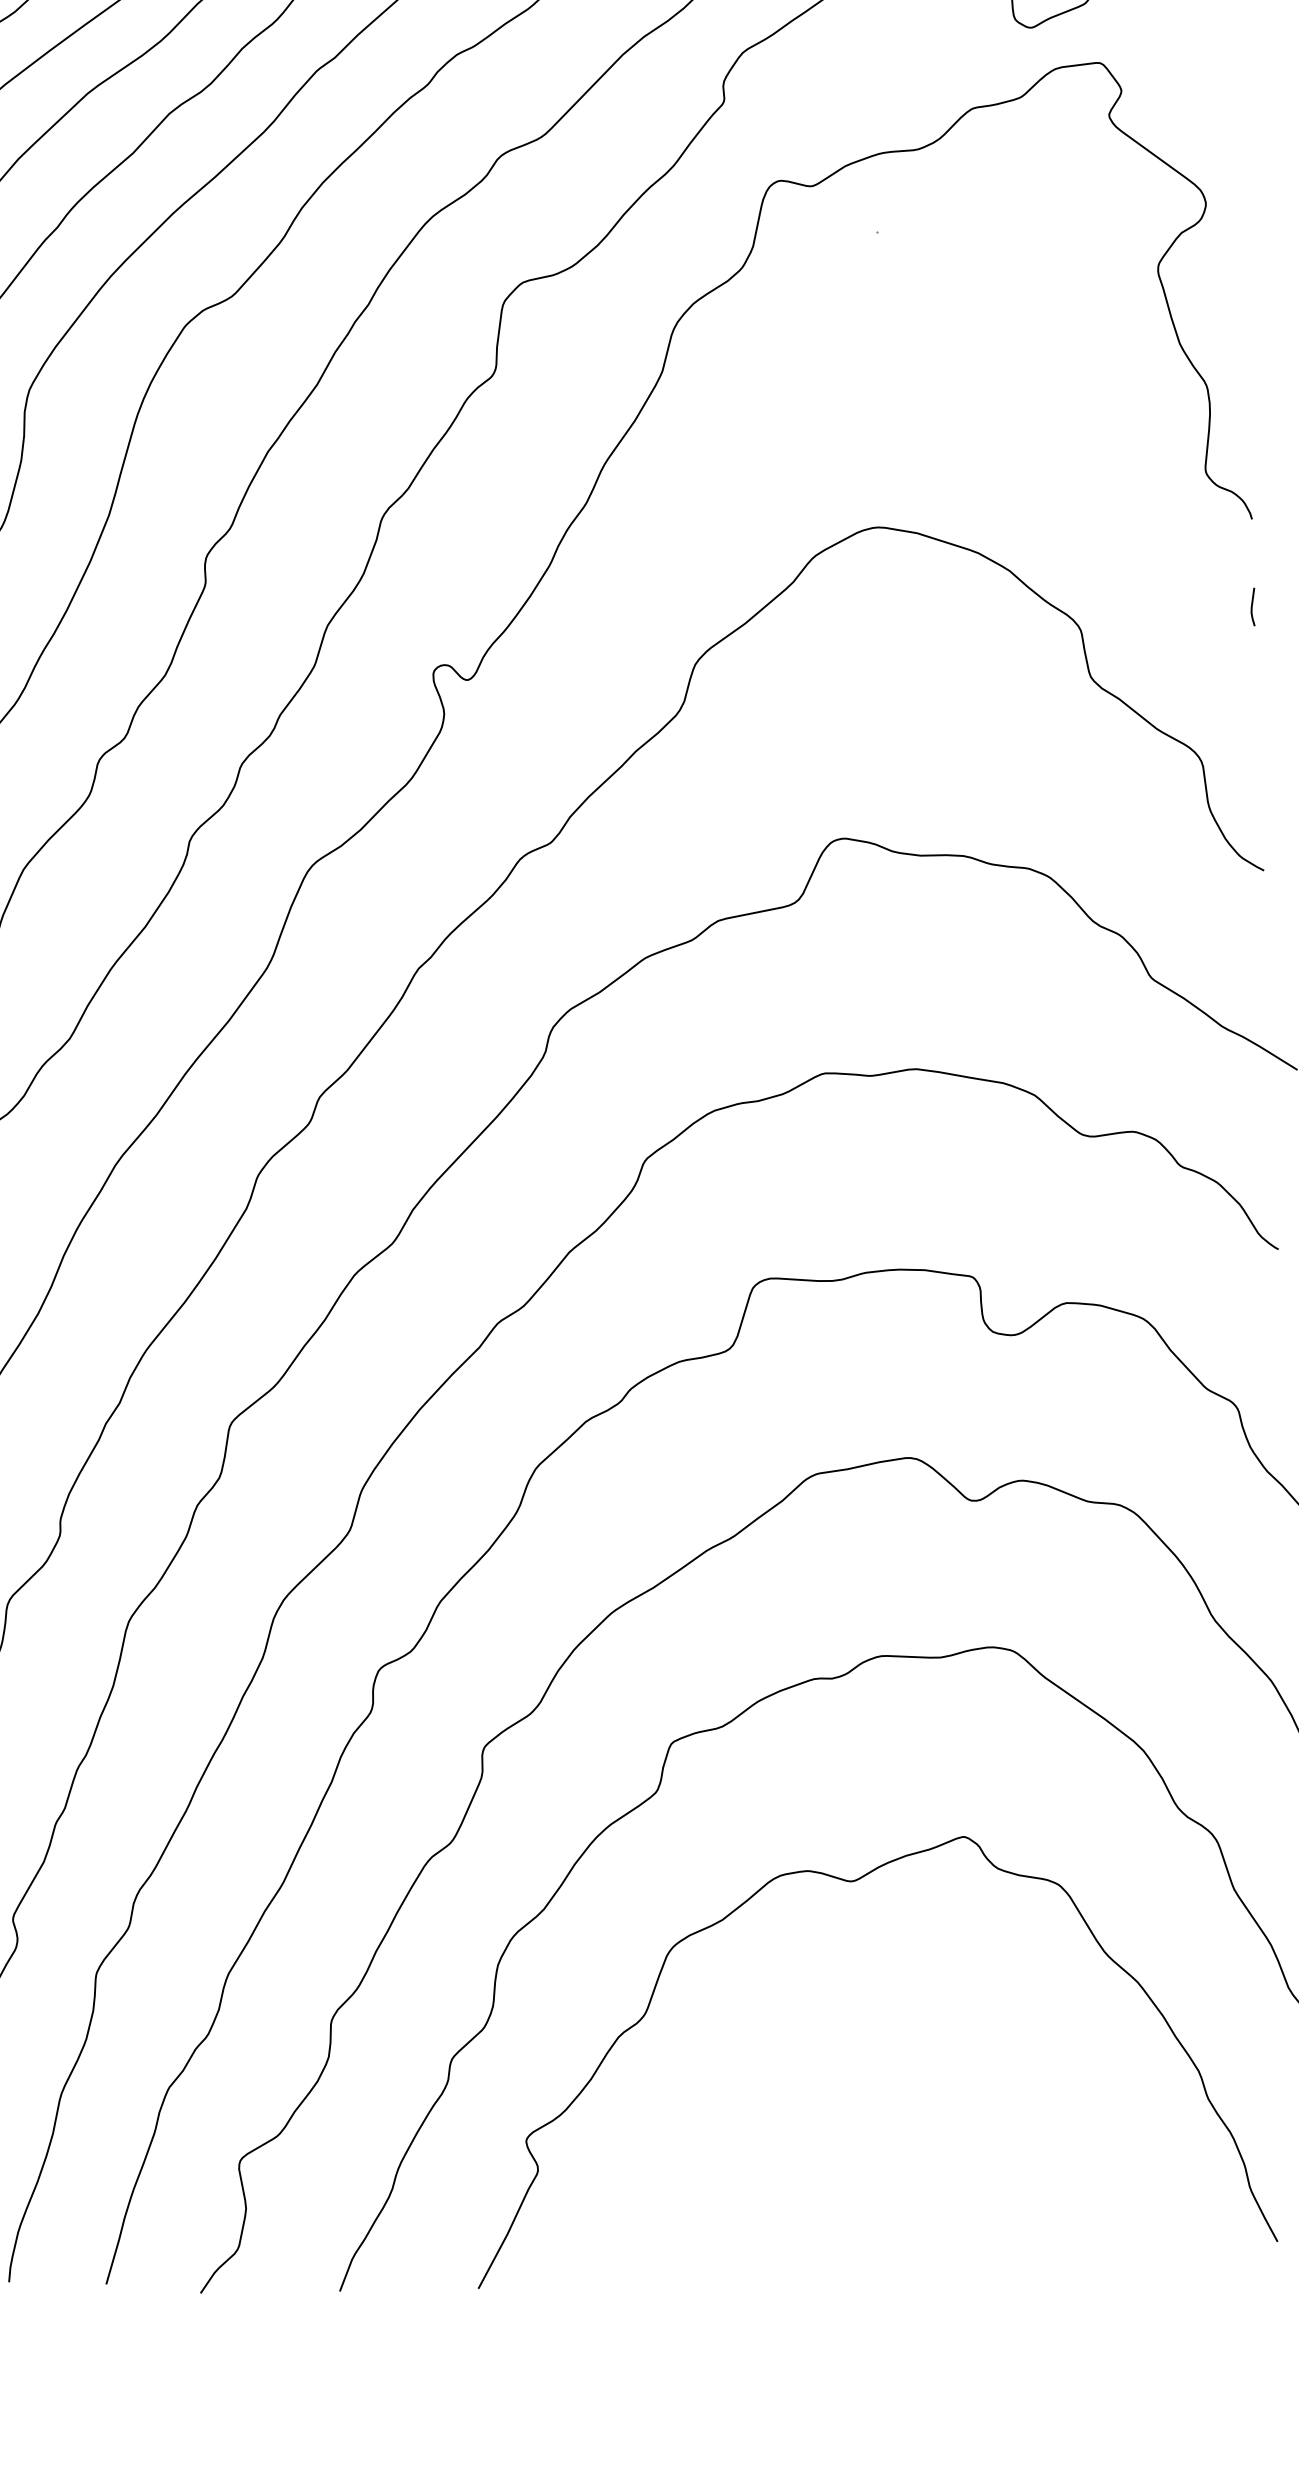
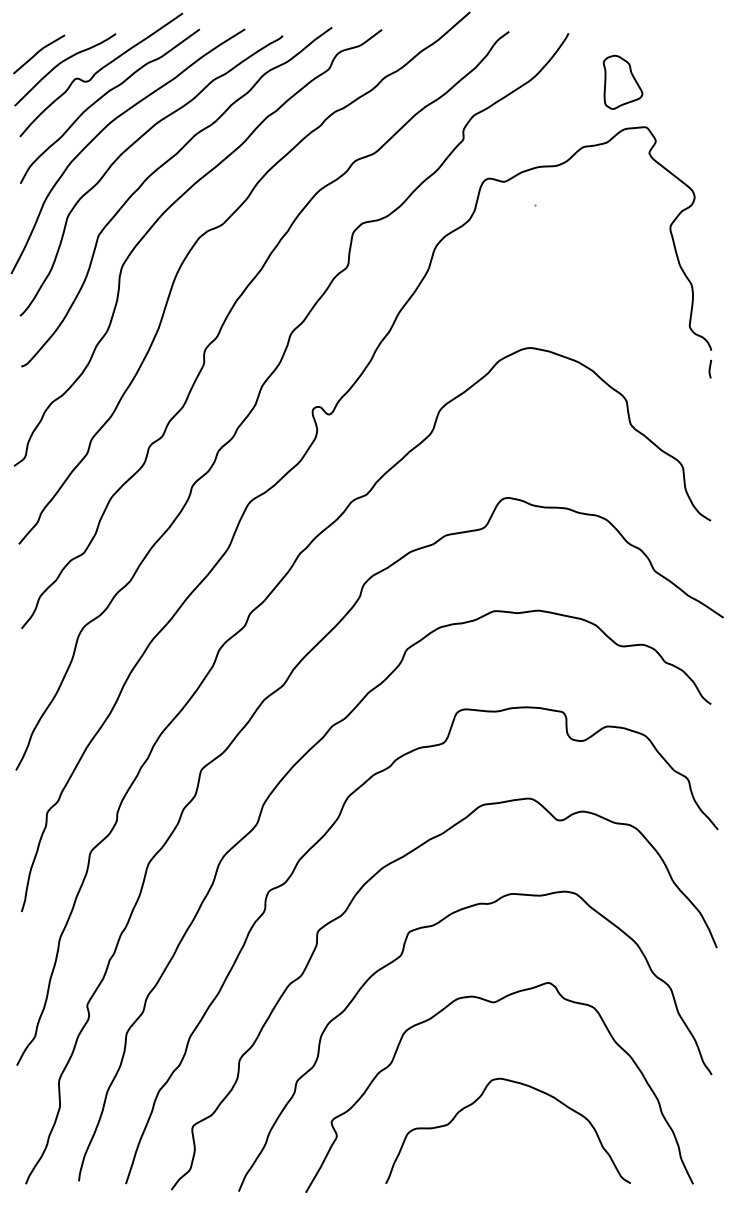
line: (1253, 605) -> (710, 368), moved
curve: (825, 2085) -> (477, 1100), added

